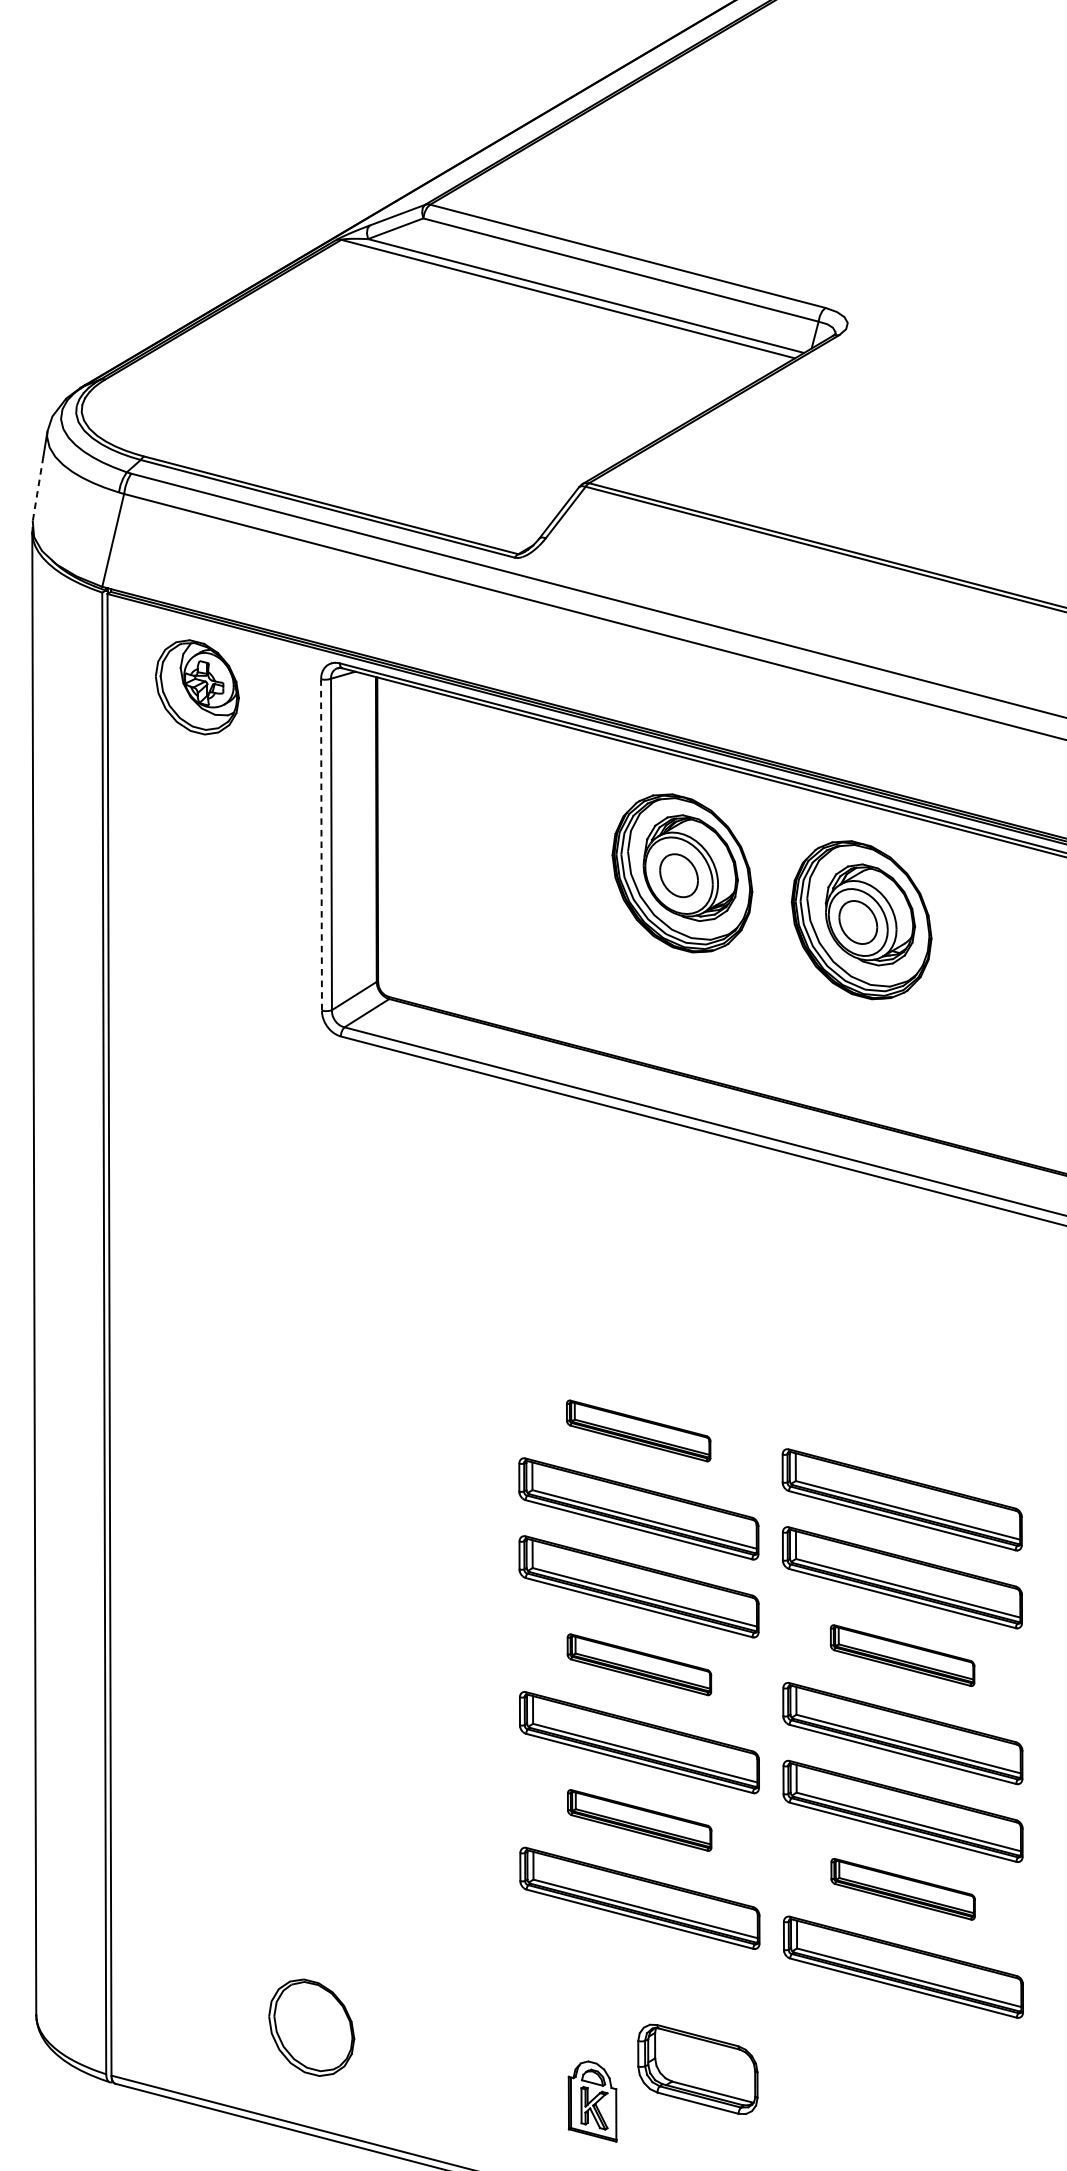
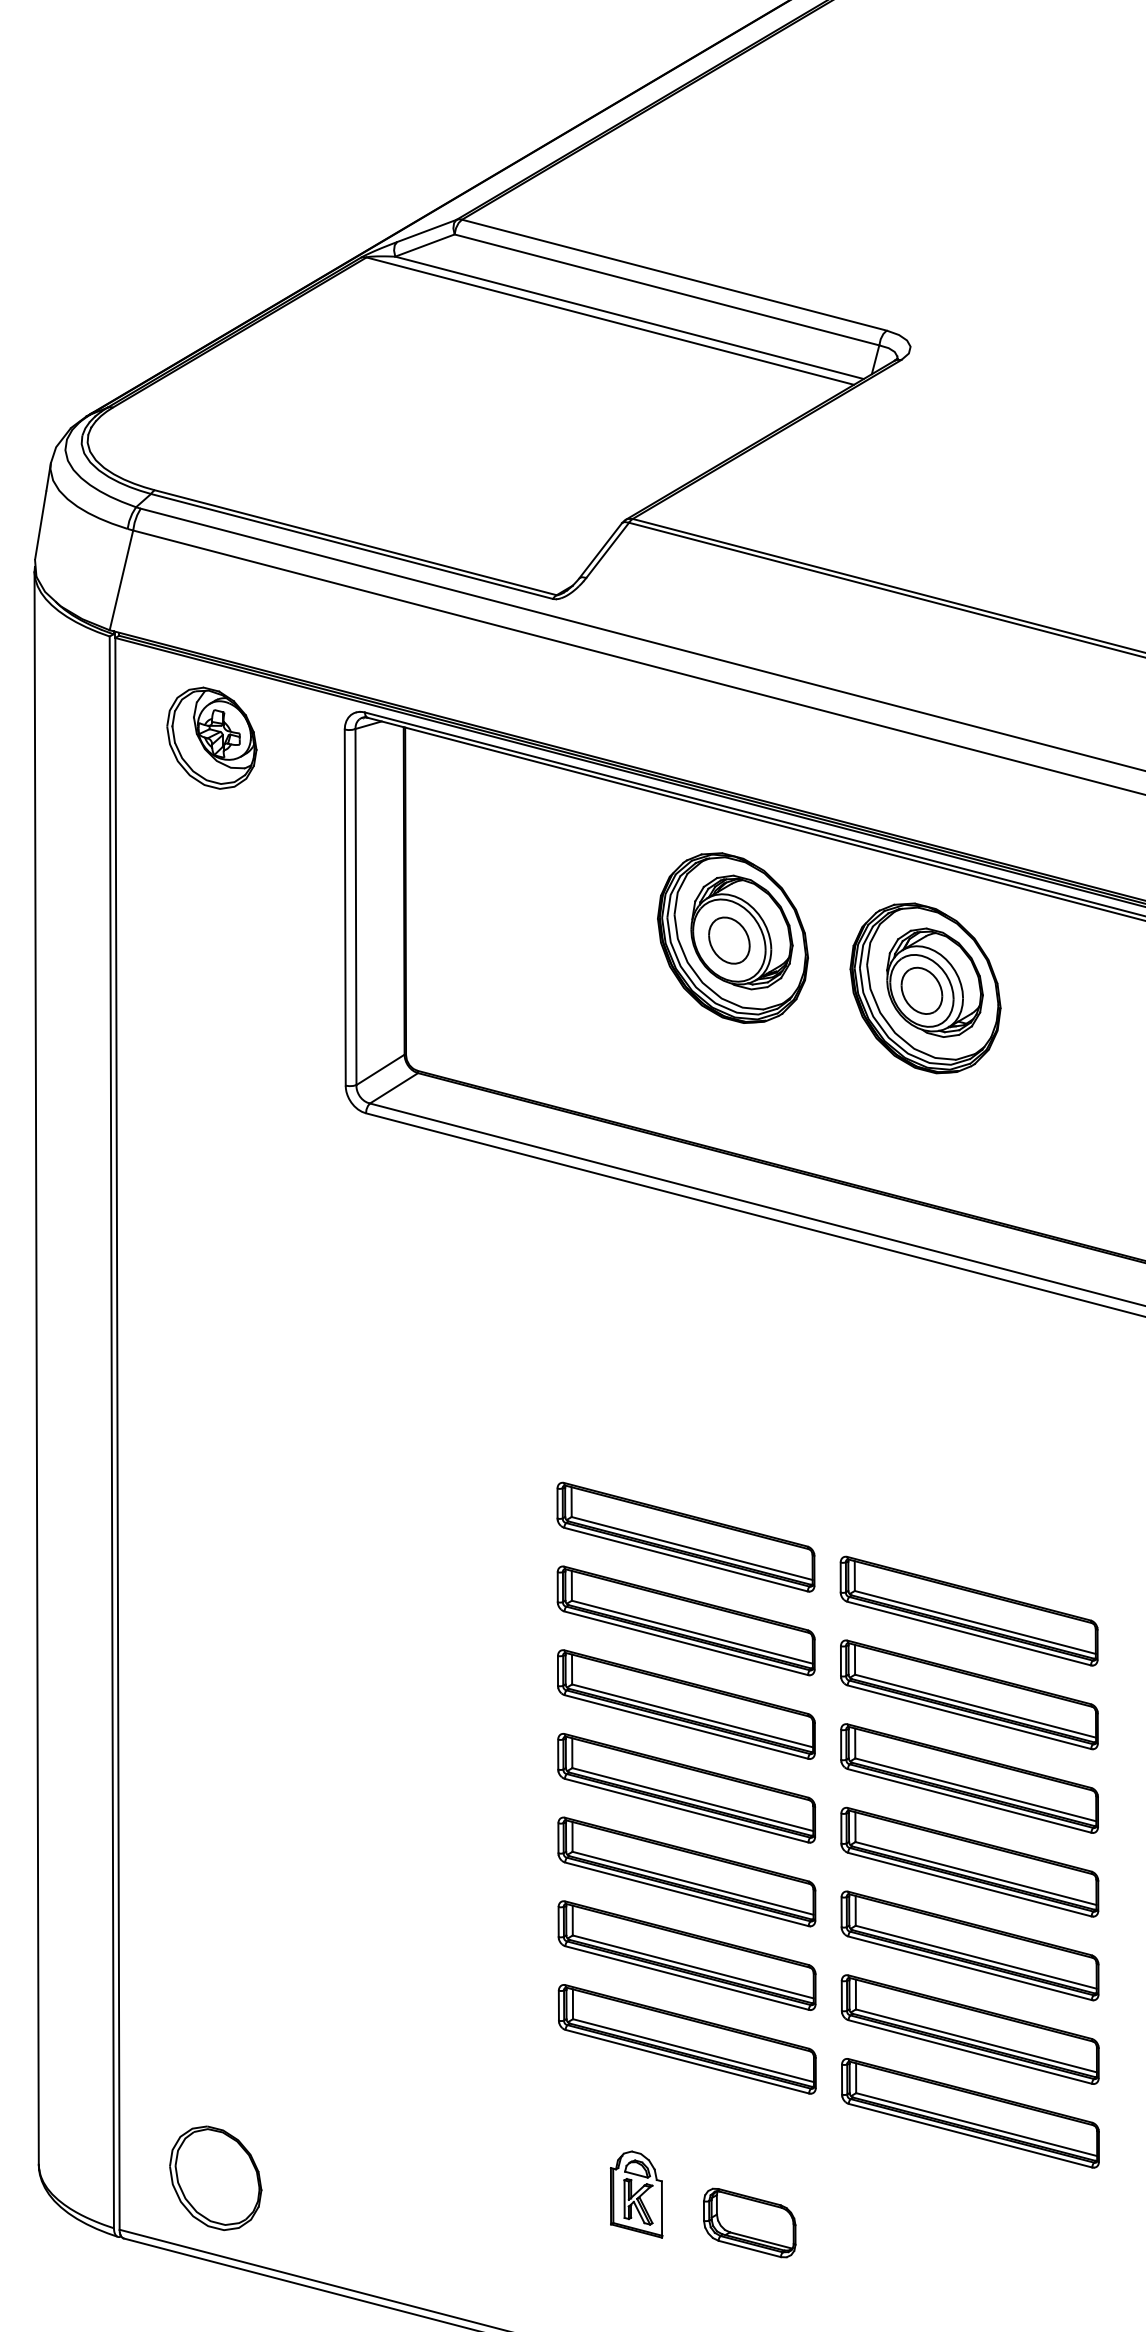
line: (37, 489) -> (40, 525), dashed -> solid
line: (321, 845) -> (345, 908), dashed -> solid
part: (638, 1430) -> (685, 1536), size x1.67
part: (902, 1655) -> (969, 1778), size x1.67
part: (639, 1664) -> (686, 1788), size x1.67
part: (639, 1820) -> (686, 1955), size x1.67
part: (902, 1889) -> (969, 2029), size x1.67
part: (311, 2027) -> (215, 2177), moved
part: (697, 2068) -> (749, 2222), size x0.71
part: (592, 2101) -> (636, 2194), moved

